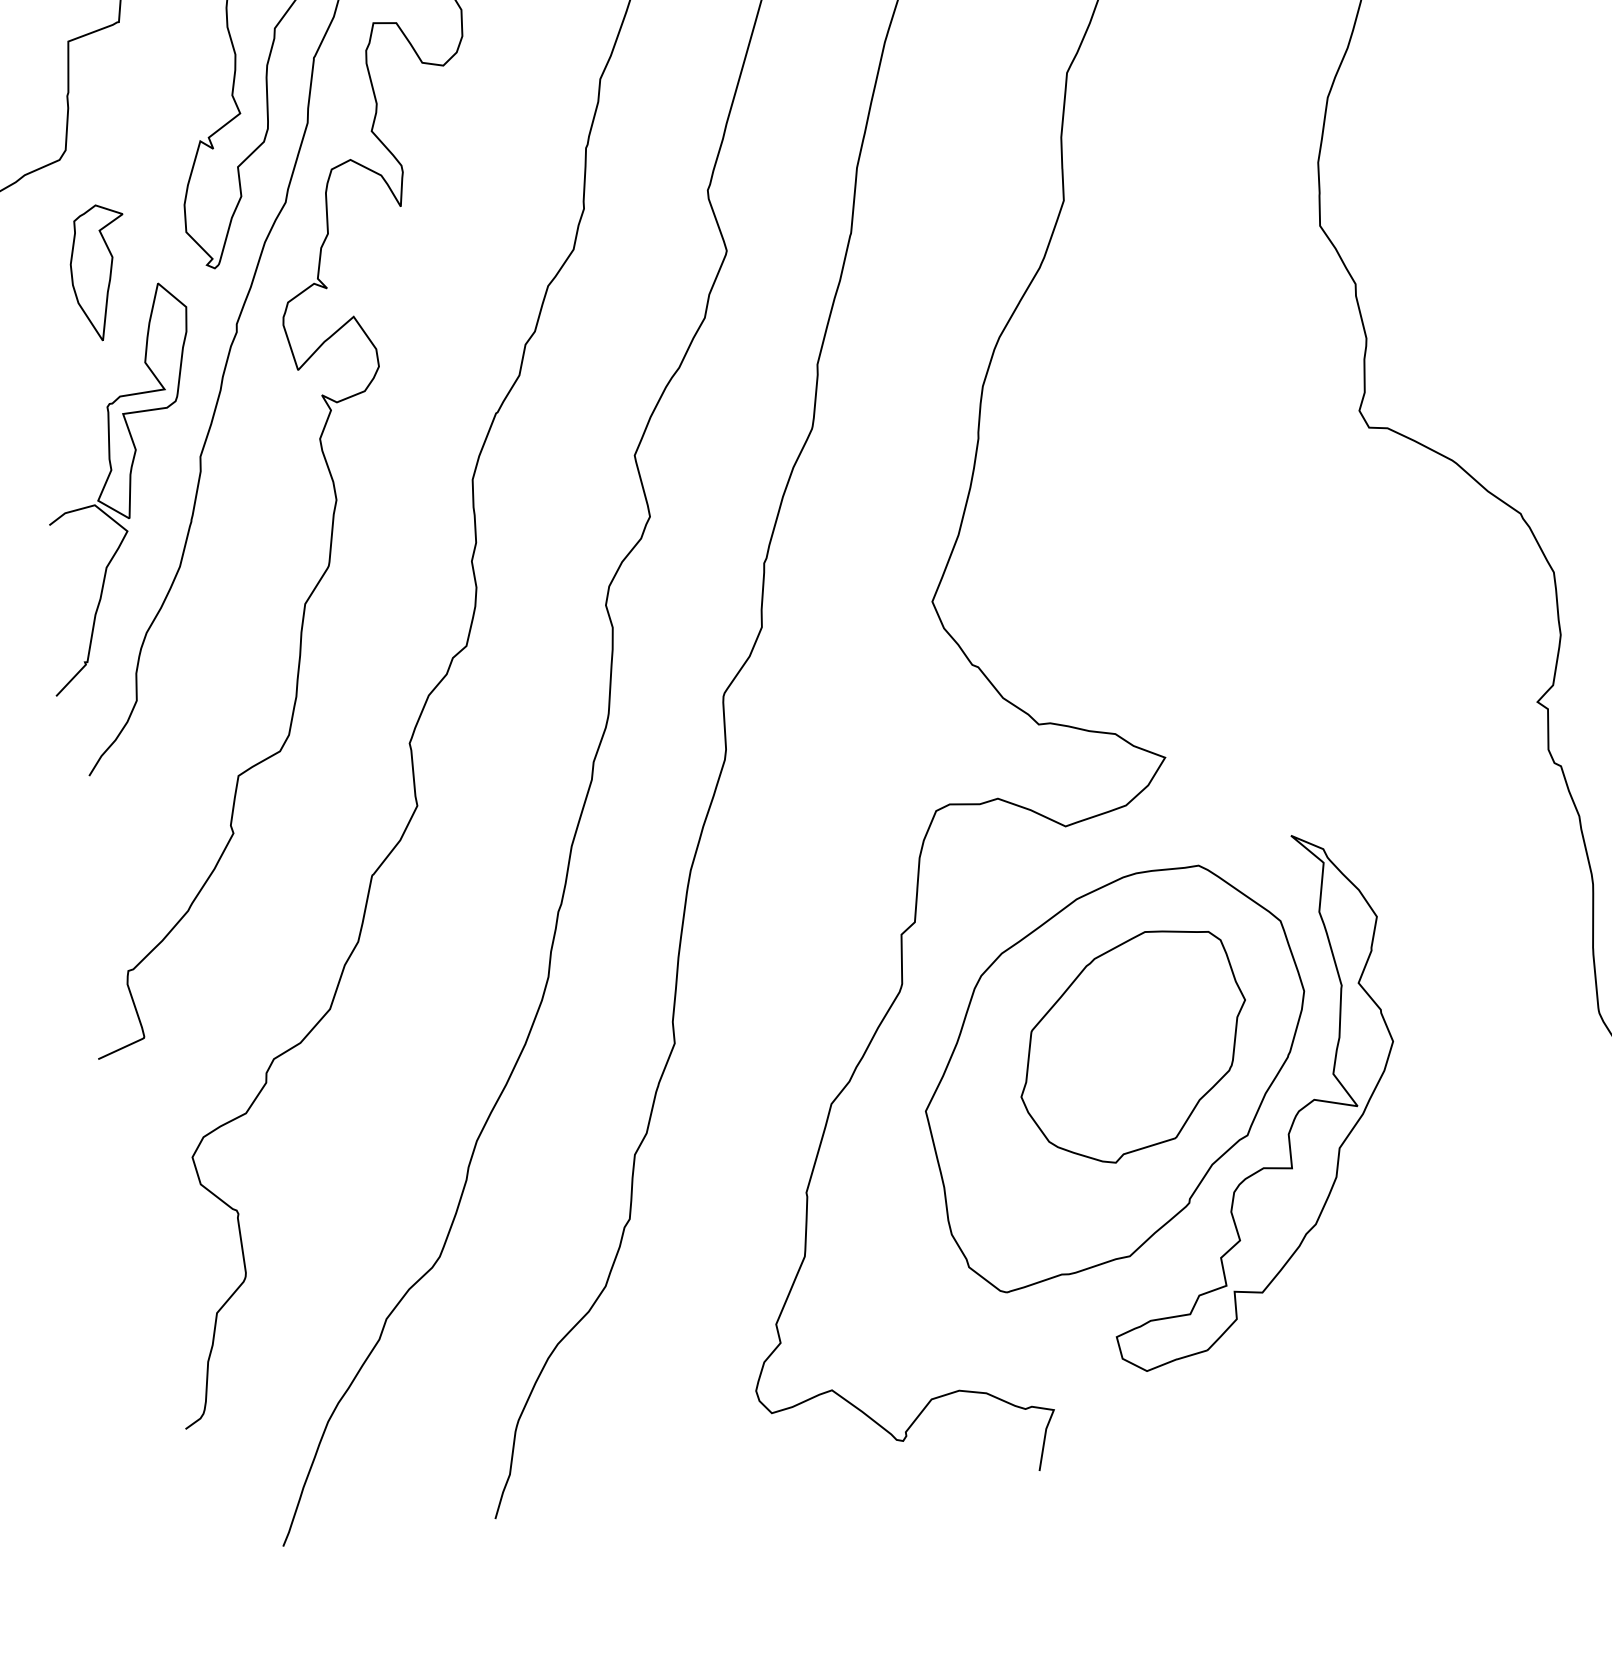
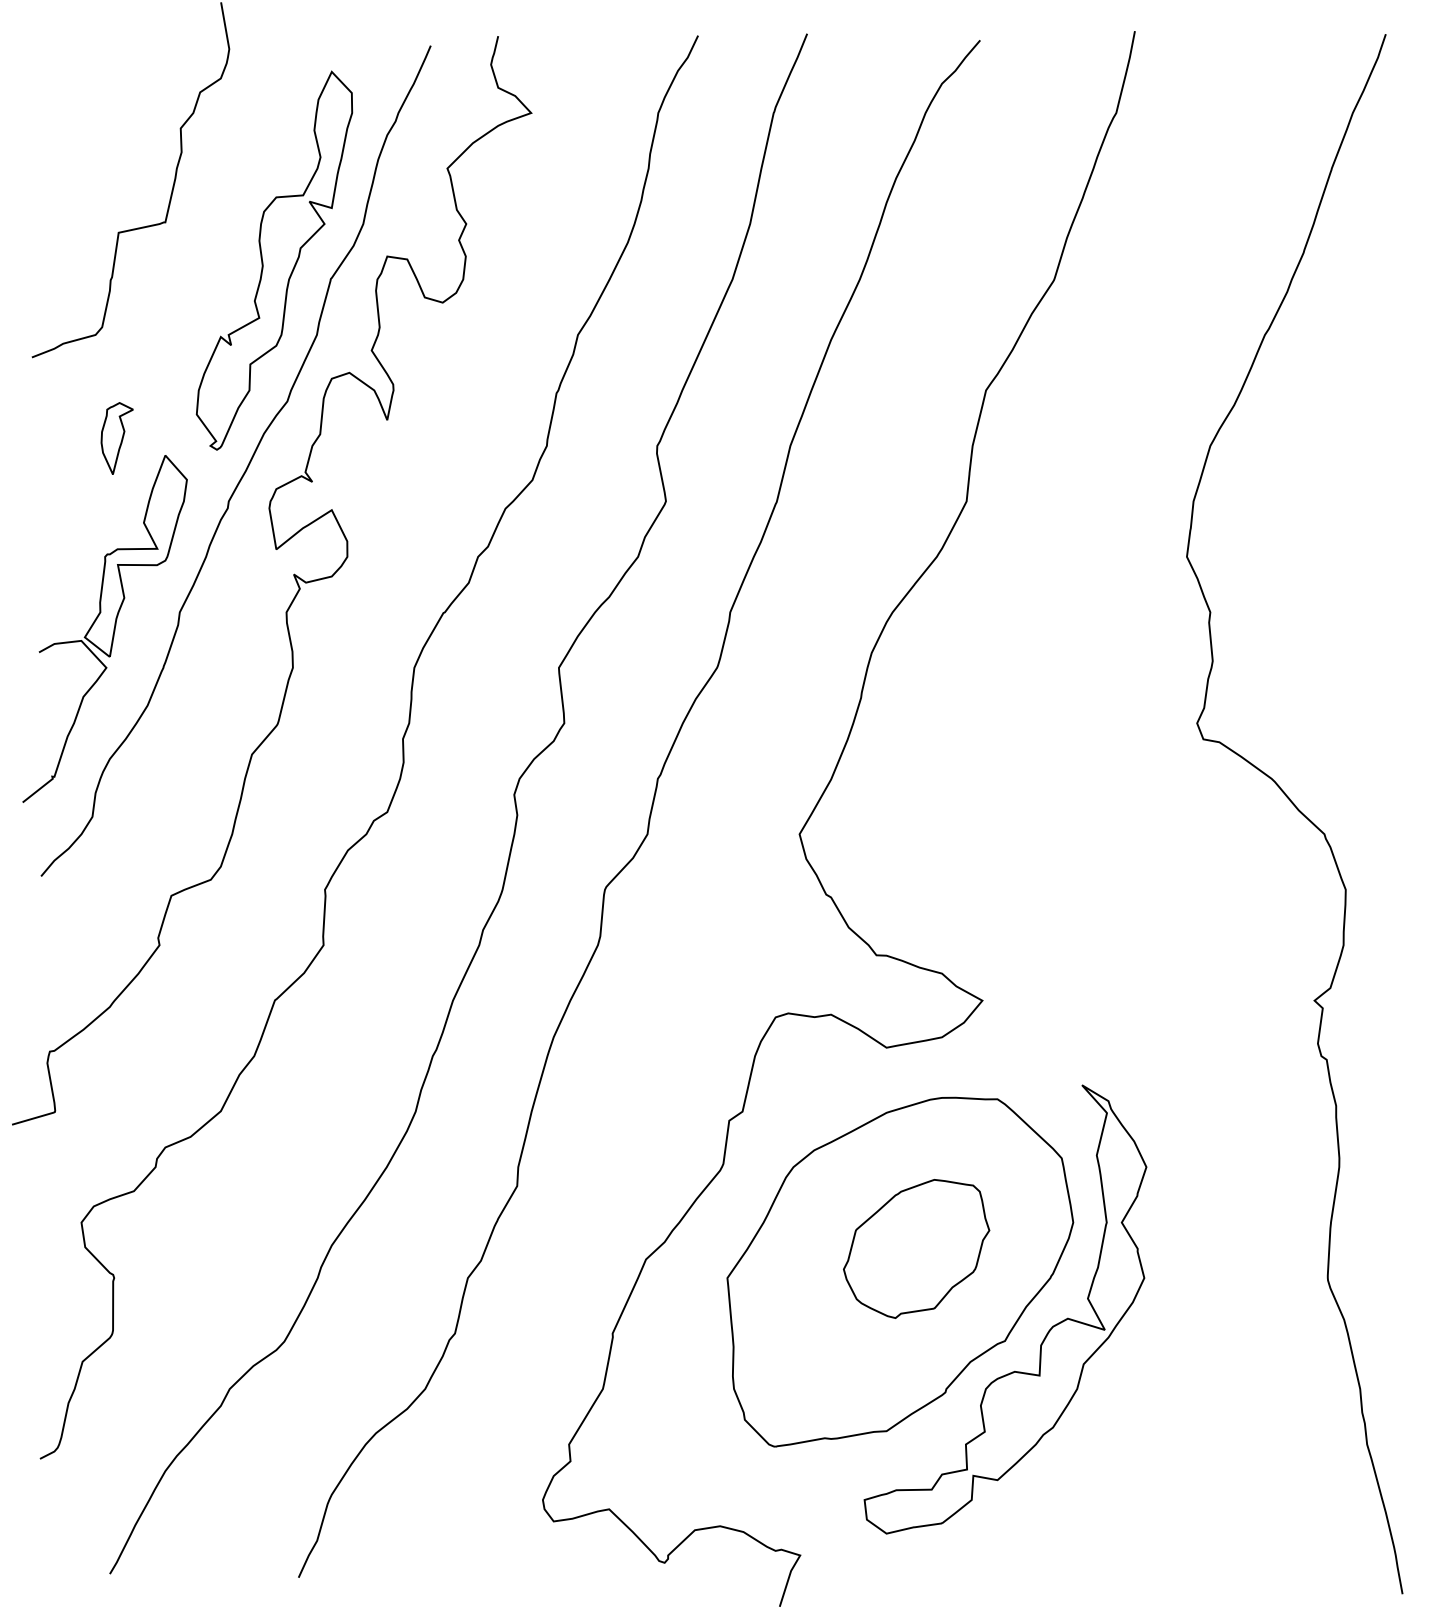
part: (101, 272) -> (117, 438), size x0.6
part: (1132, 1046) -> (916, 1248), size x0.7

